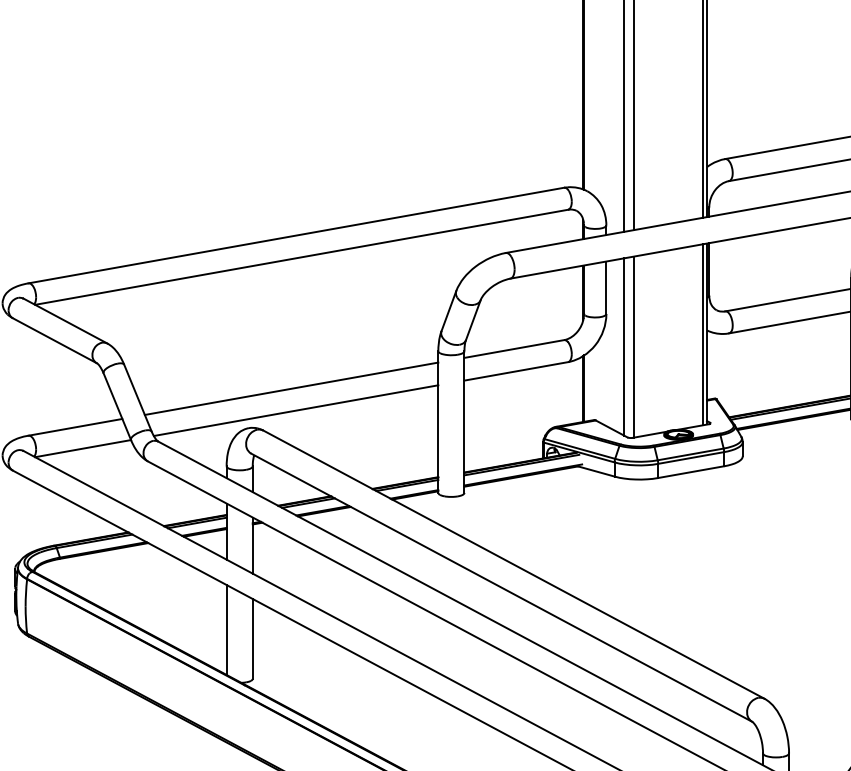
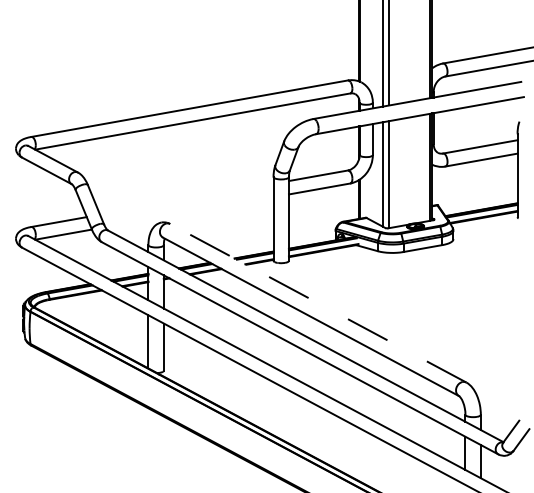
line: (291, 387) -> (186, 198), removed
line: (296, 411) -> (189, 212), removed
line: (514, 565) -> (318, 303), solid -> dashed

